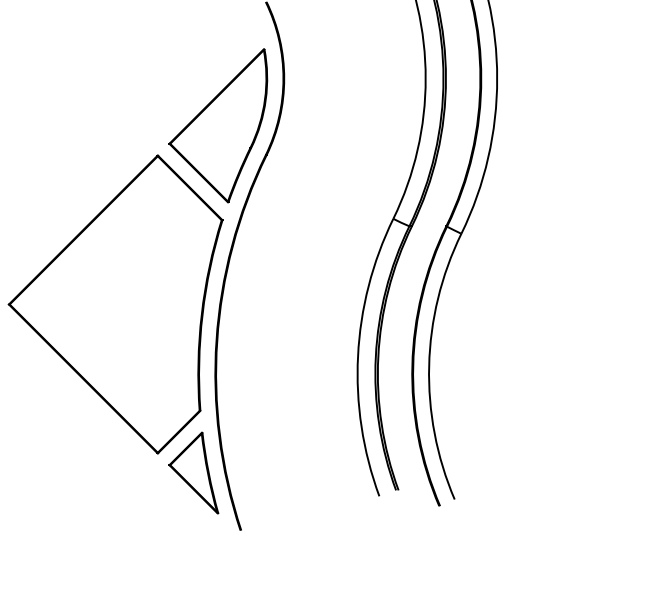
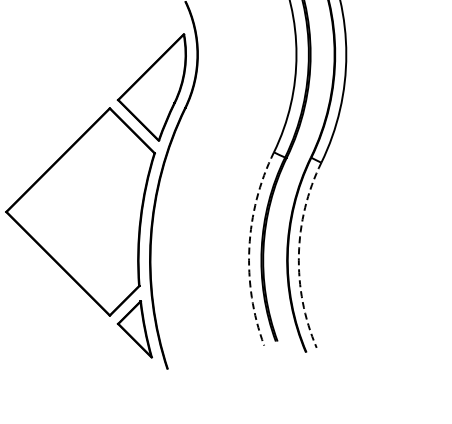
arc: (358, 355) -> (249, 247), solid -> dashed
arc: (428, 365) -> (298, 254), solid -> dashed

